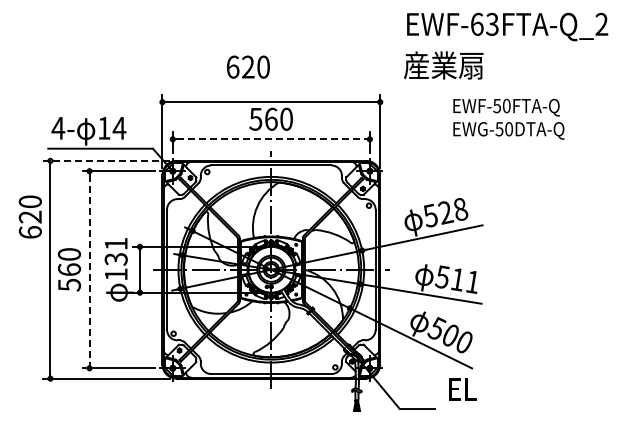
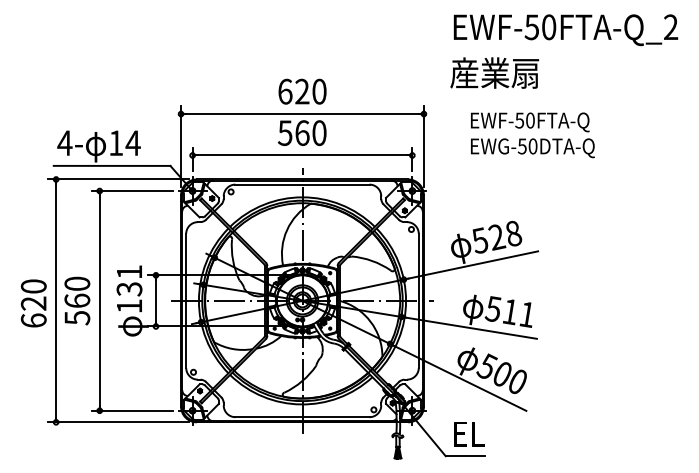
text: (484, 23) -> (540, 26), EWF-63FTA-Q_2 -> EWF-50FTA-Q_2
text: (248, 66) -> (302, 90), moved
text: (508, 118) -> (532, 134), moved
line: (271, 139) -> (302, 155), dashed -> solid
line: (105, 160) -> (117, 179), dashed -> solid
text: (29, 216) -> (32, 302), moved
line: (89, 270) -> (99, 301), dashed -> solid
text: (462, 389) -> (468, 434), moved

